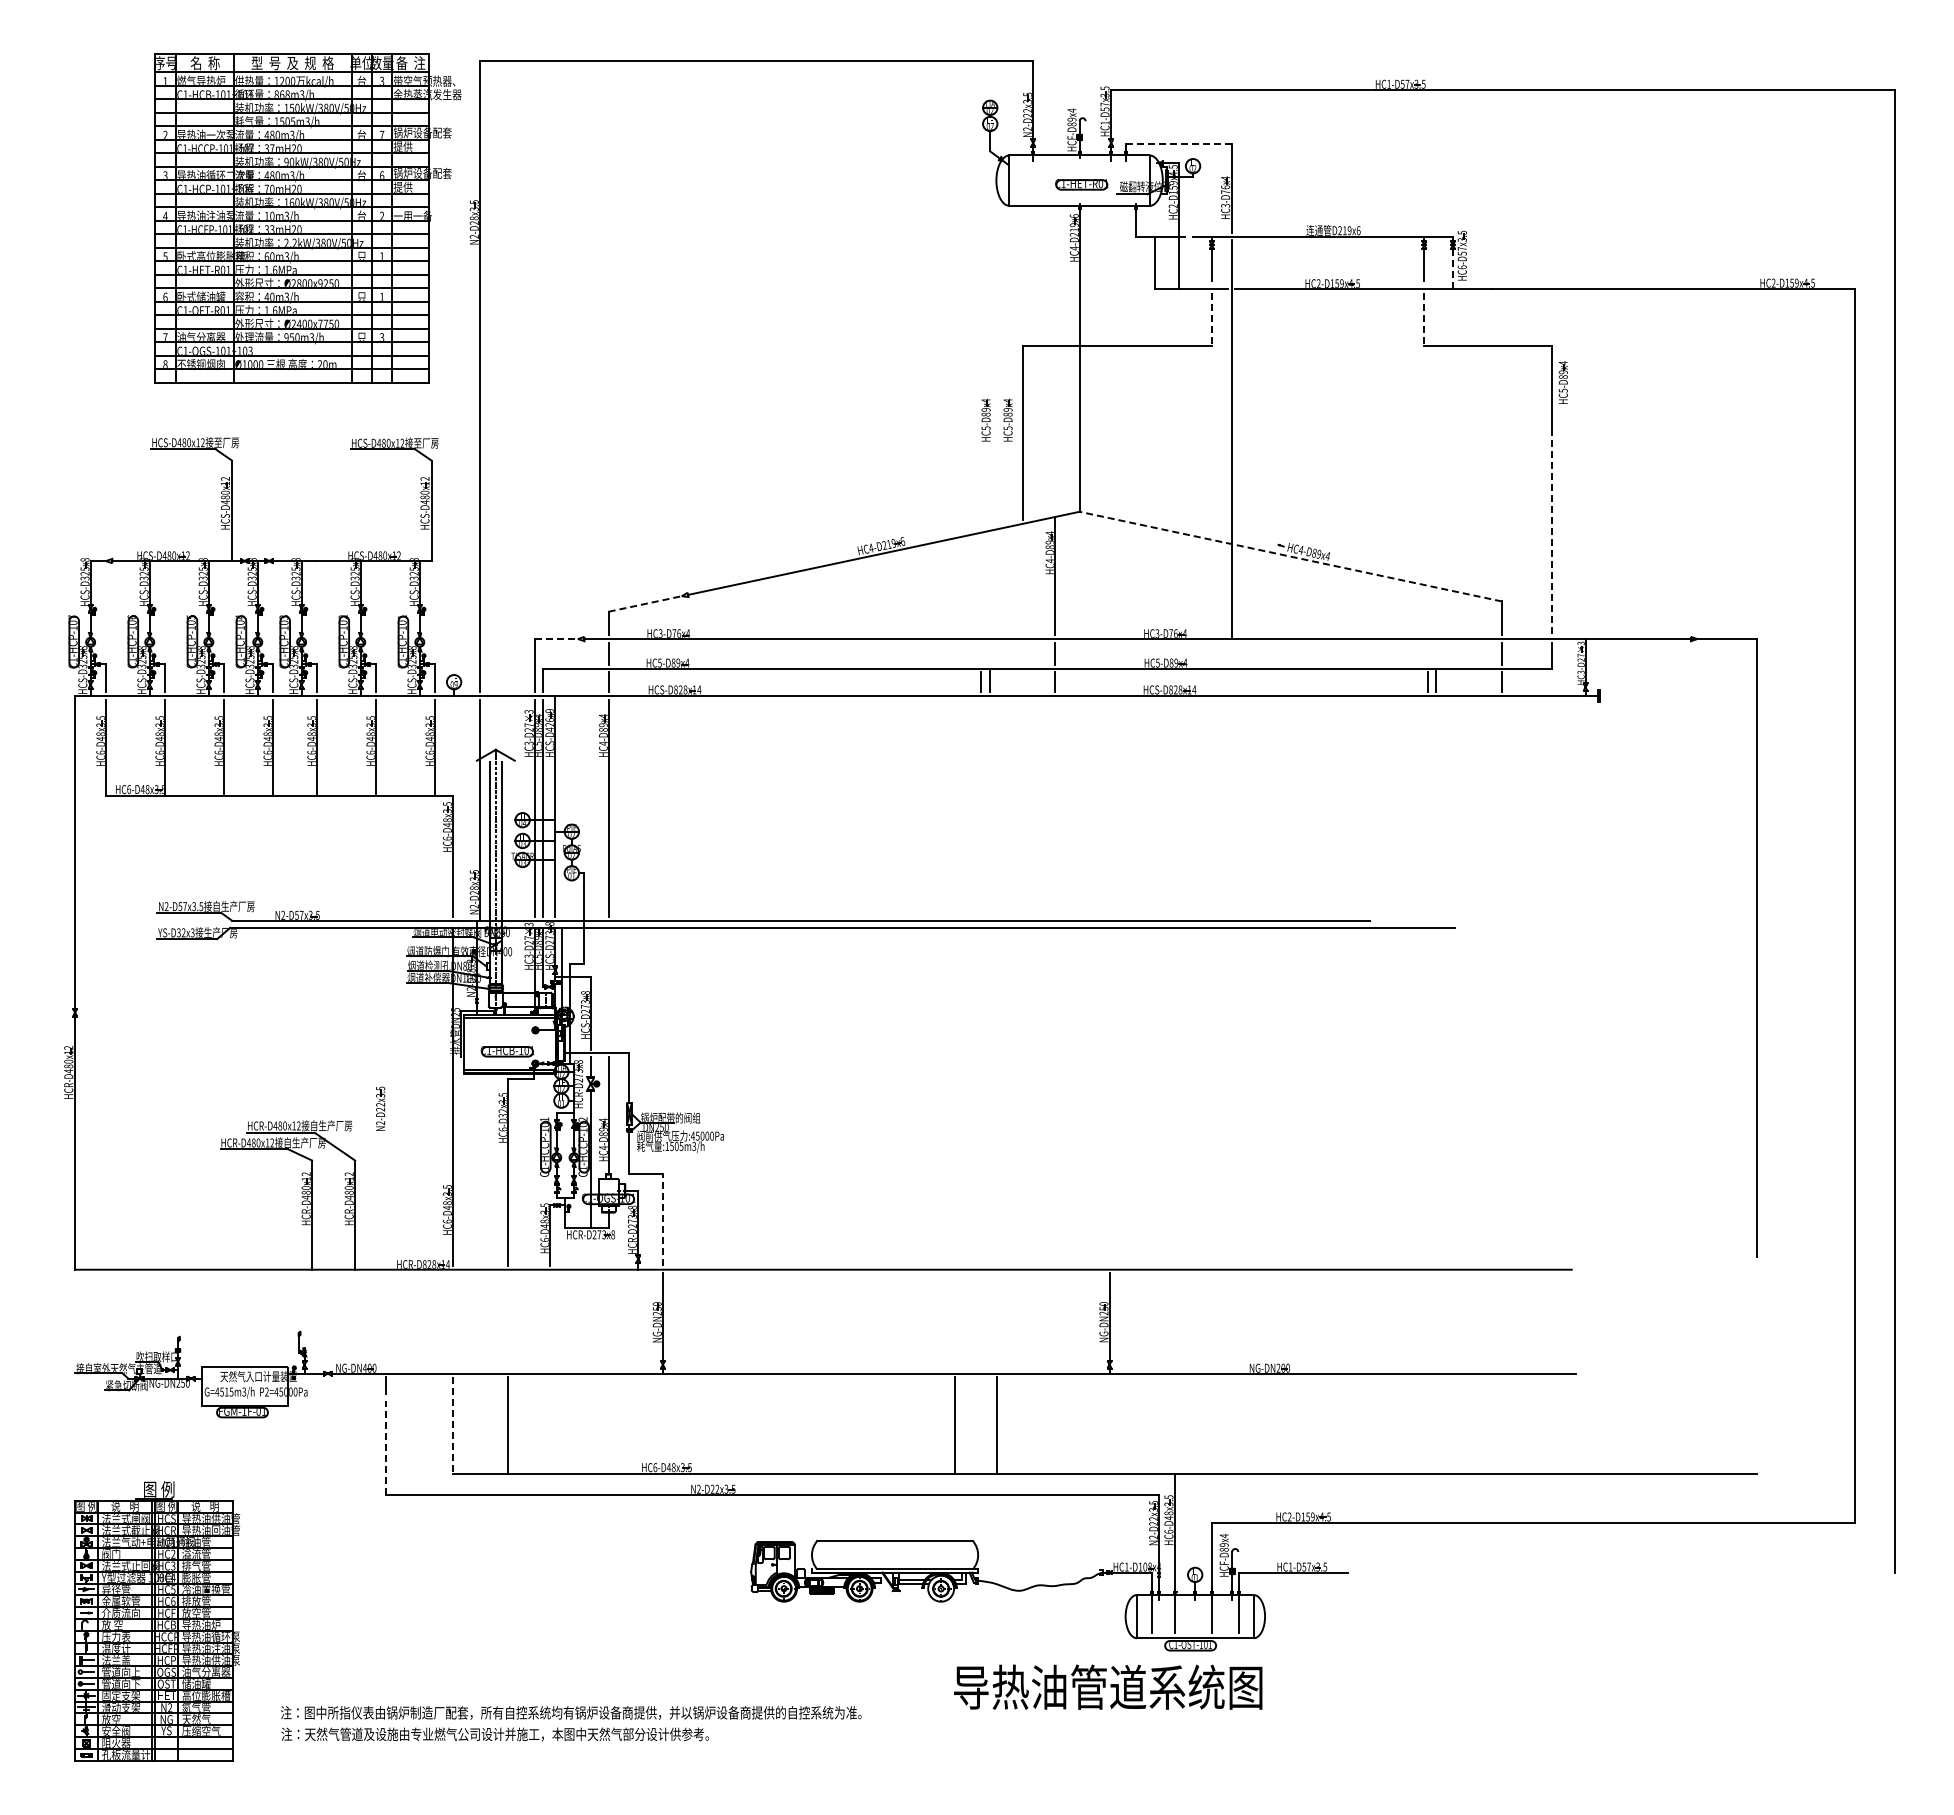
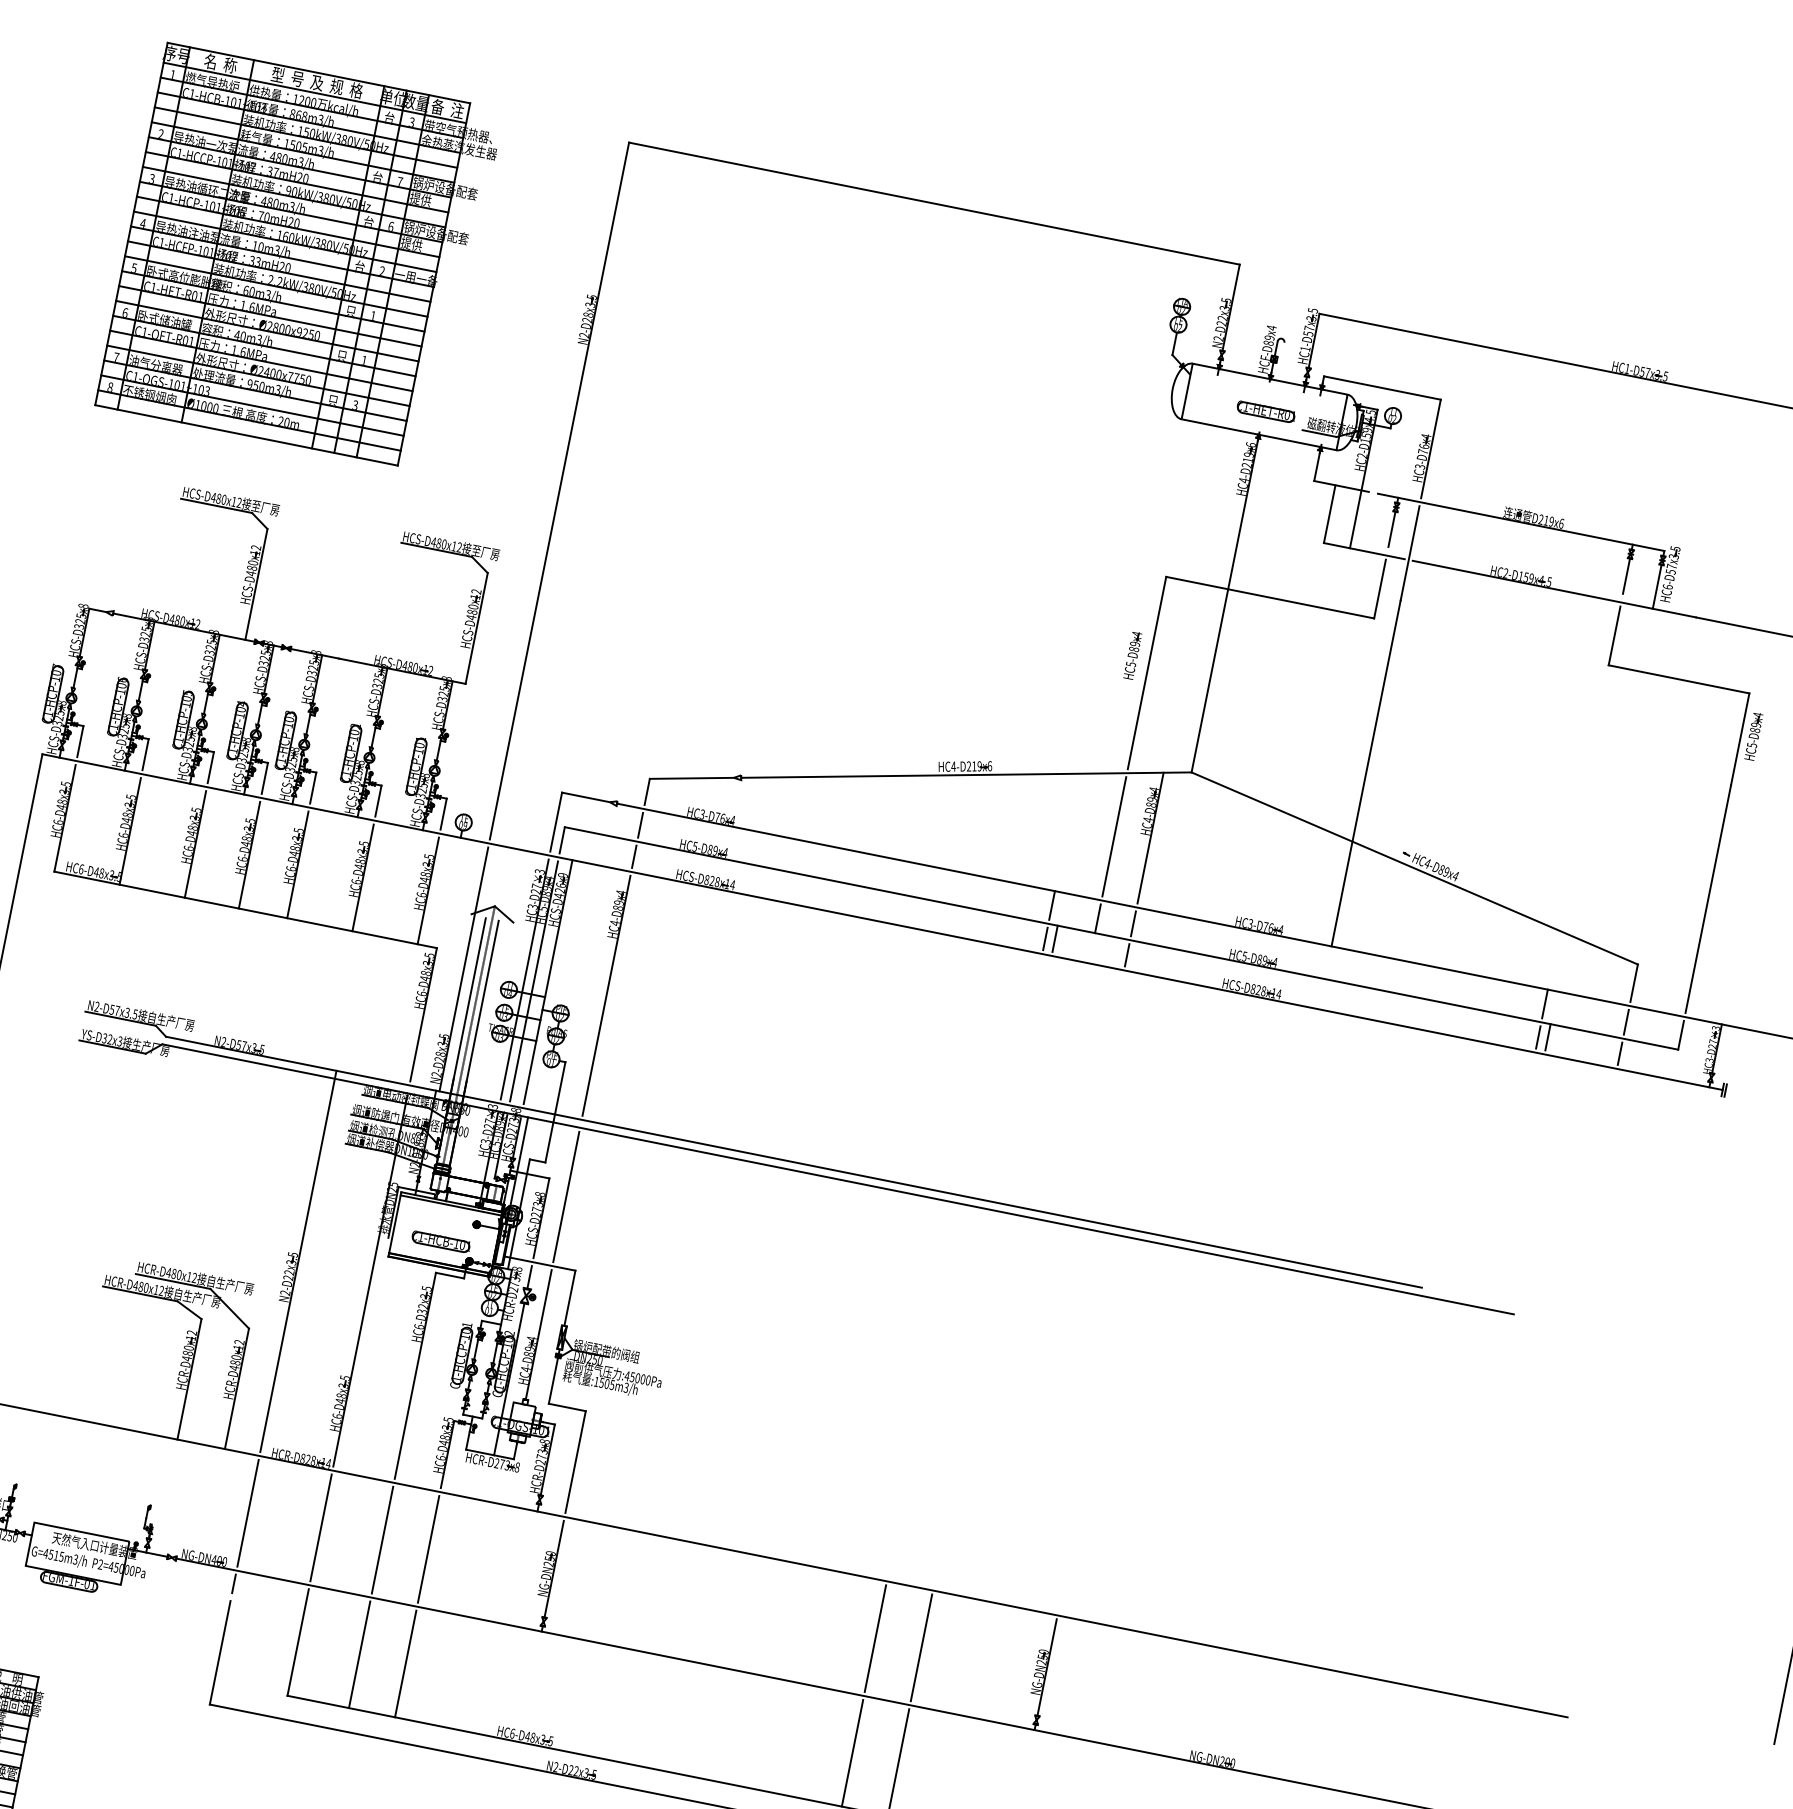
line: (1178, 143) -> (1381, 387), dashed -> solid
part: (307, 218) -> (299, 257), moved
line: (1452, 269) -> (1656, 587), dashed -> solid
line: (1211, 319) -> (1379, 589), dashed -> solid
line: (1424, 319) -> (1614, 636), dashed -> solid
part: (985, 419) -> (1108, 649), removed
line: (1551, 532) -> (1707, 899), dashed -> solid
line: (1290, 556) -> (1414, 868), dashed -> solid
line: (1023, 581) -> (1114, 836), added
line: (645, 603) -> (692, 777), dashed -> solid
line: (556, 639) -> (586, 797), dashed -> solid
line: (981, 652) -> (1052, 906), added
line: (1427, 652) -> (1544, 1004), added
line: (1023, 655) -> (1097, 918), added
line: (608, 990) -> (566, 1196), added
line: (386, 1093) -> (298, 1261), added
line: (662, 1219) -> (575, 1461), dashed -> solid
line: (386, 1321) -> (248, 1513), added
line: (452, 1321) -> (320, 1527), added
line: (508, 1321) -> (382, 1540), added
line: (550, 1321) -> (429, 1549), added
line: (954, 1321) -> (874, 1638), added
line: (996, 1321) -> (921, 1647), added
line: (550, 1425) -> (406, 1664), added
line: (452, 1426) -> (297, 1643), dashed -> solid
line: (386, 1448) -> (220, 1653), dashed -> solid

